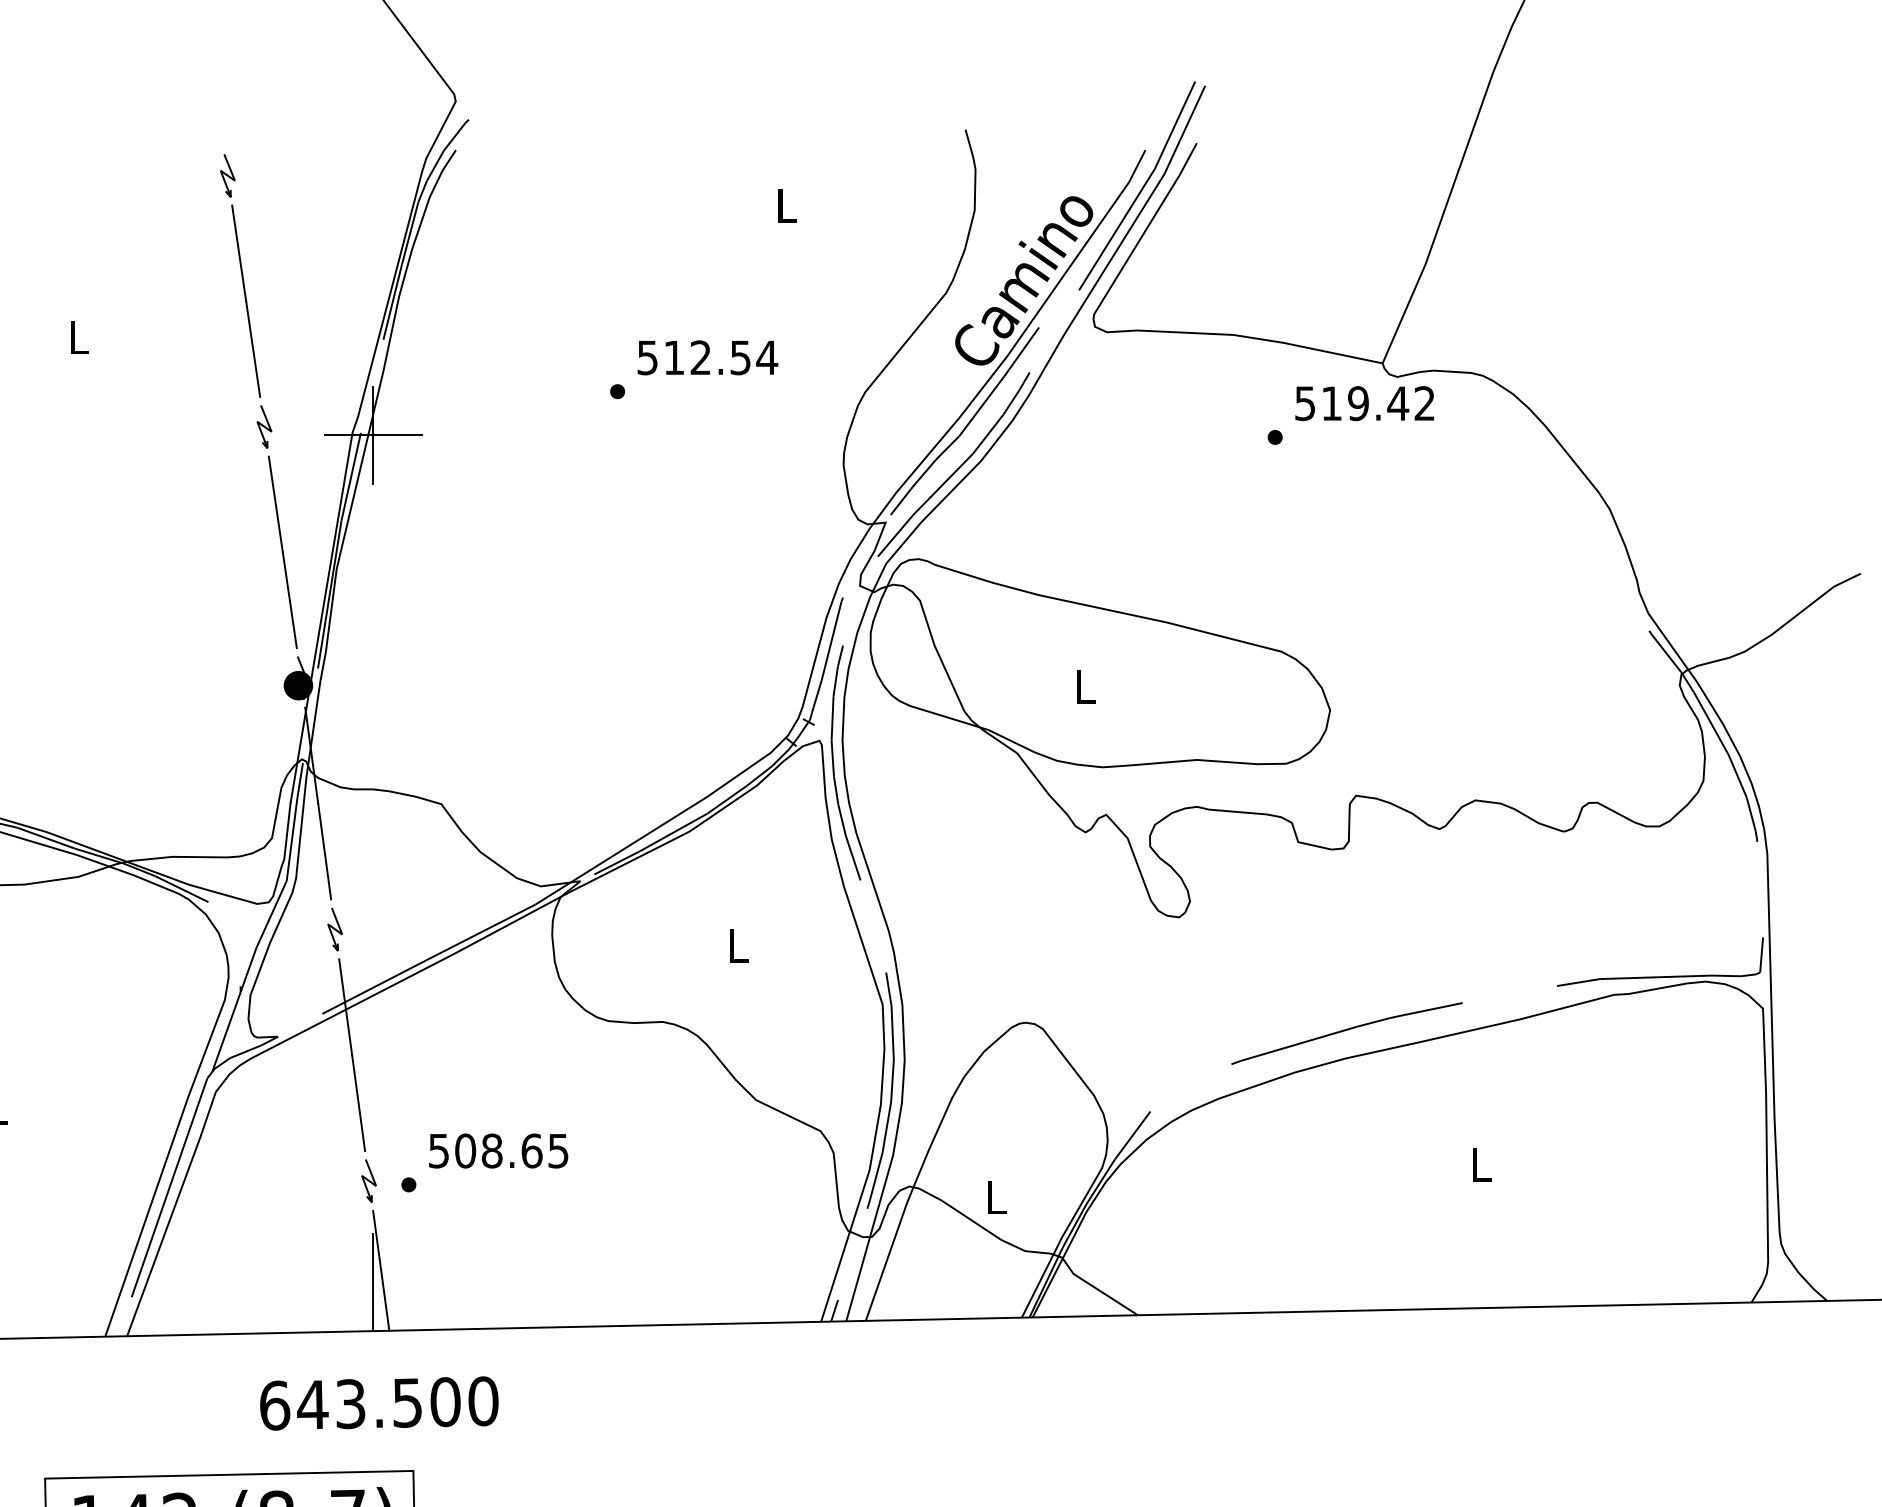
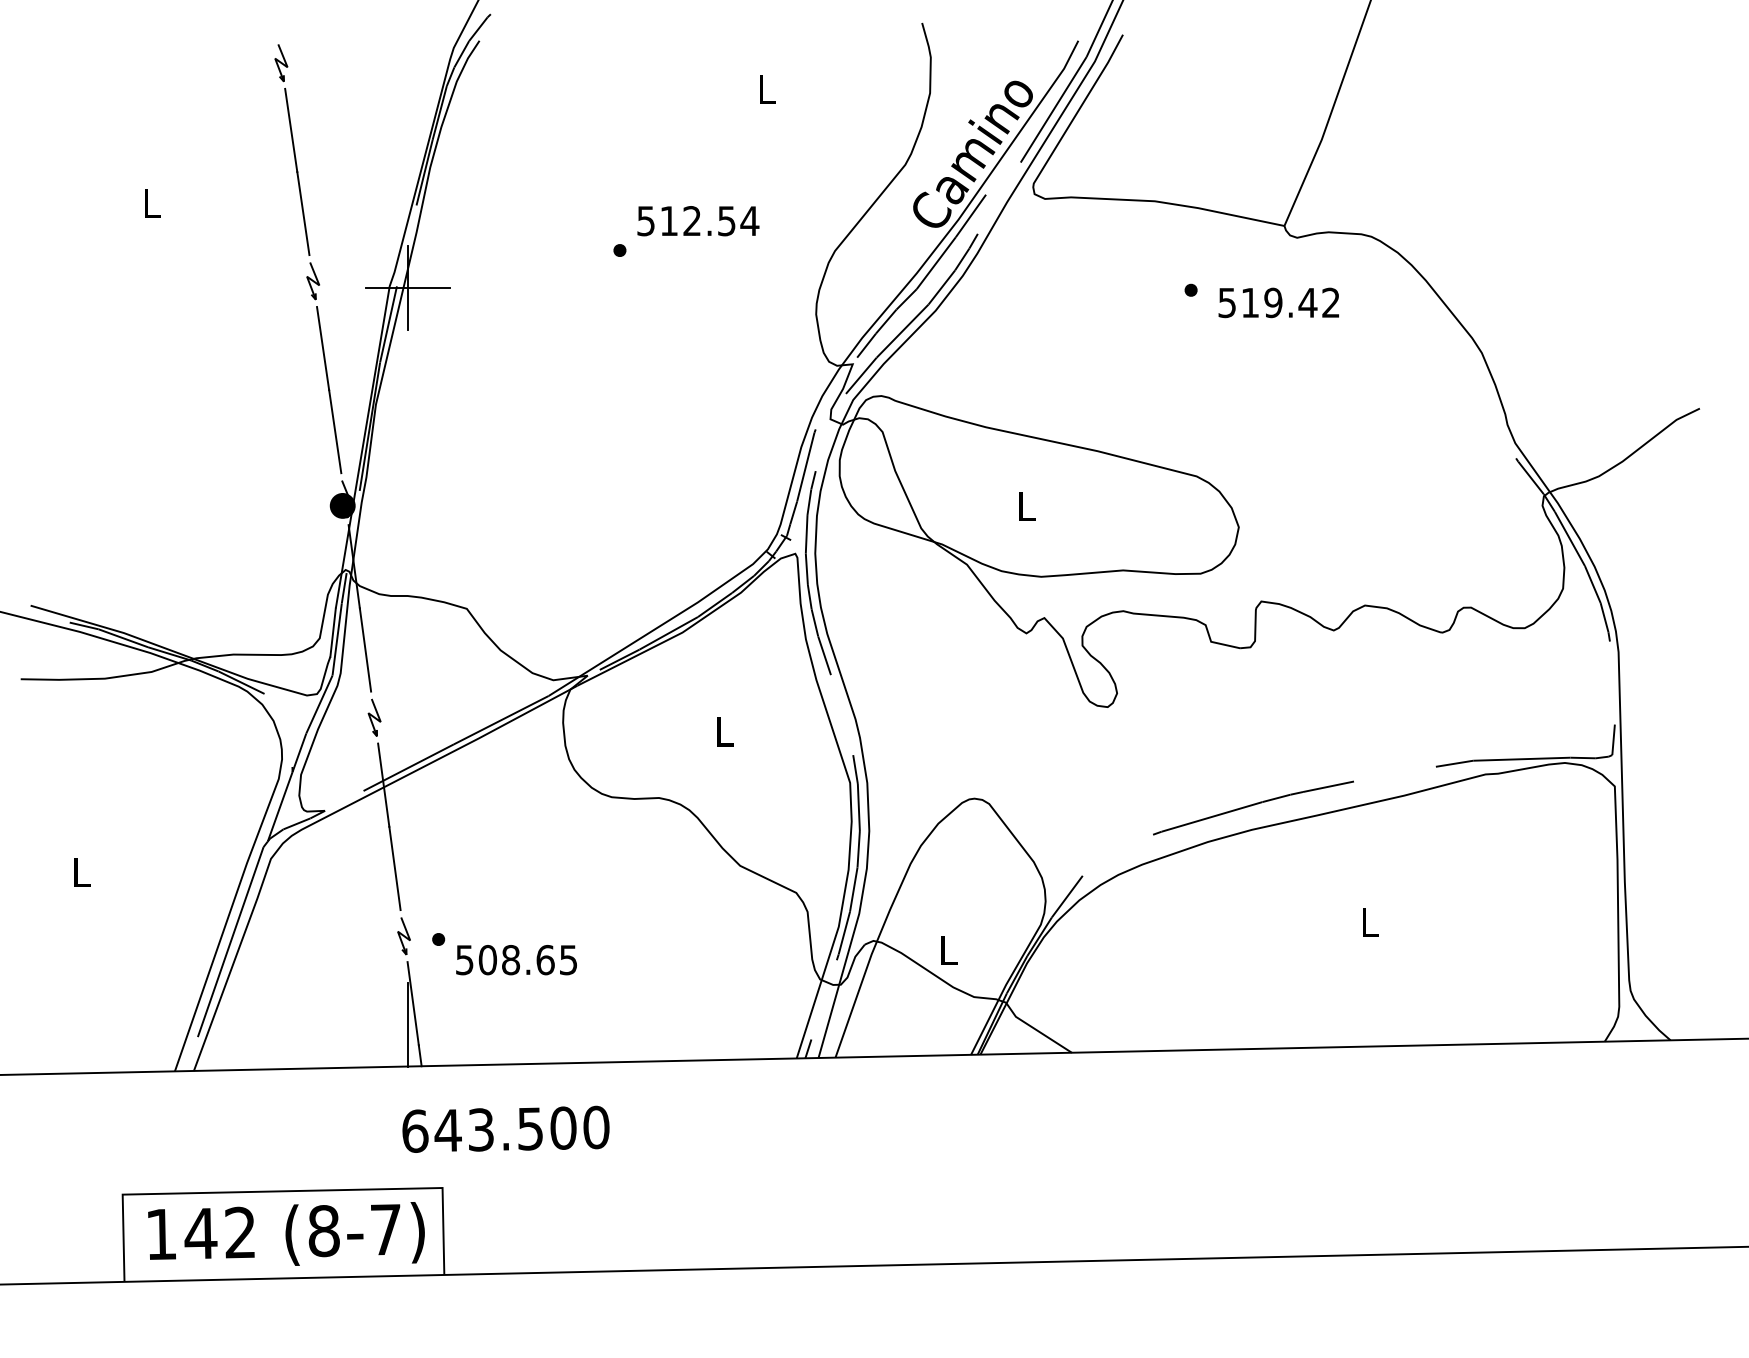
text: (1364, 403) -> (1278, 302), moved
text: (498, 1151) -> (516, 960), moved
text: (378, 1402) -> (505, 1128), moved

